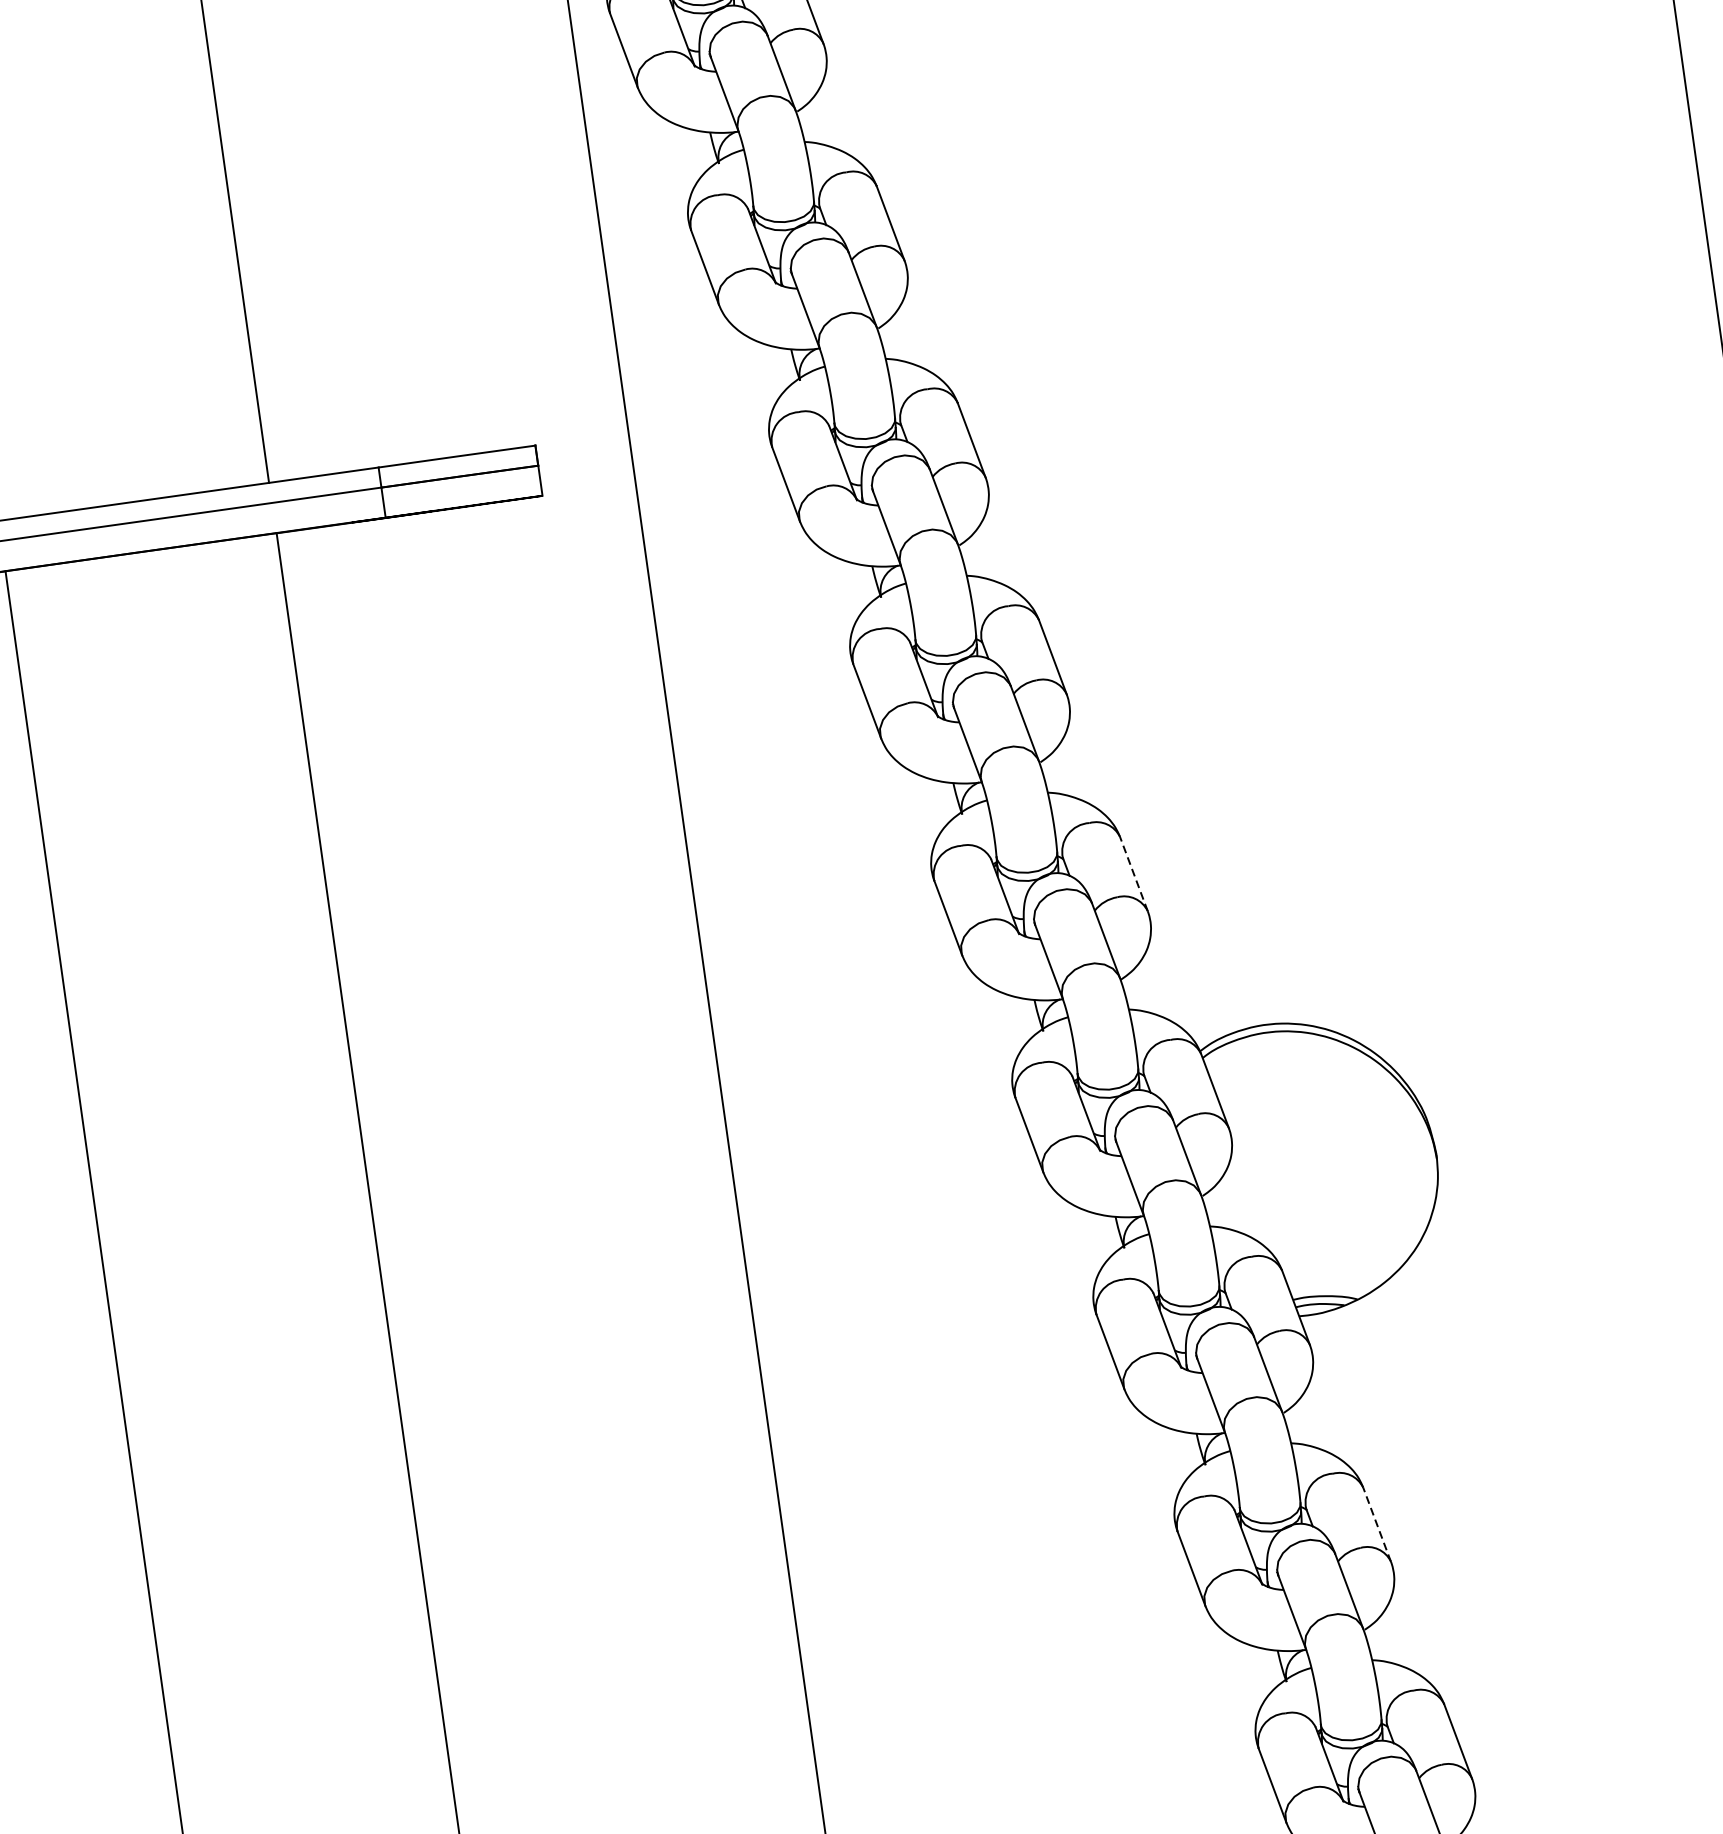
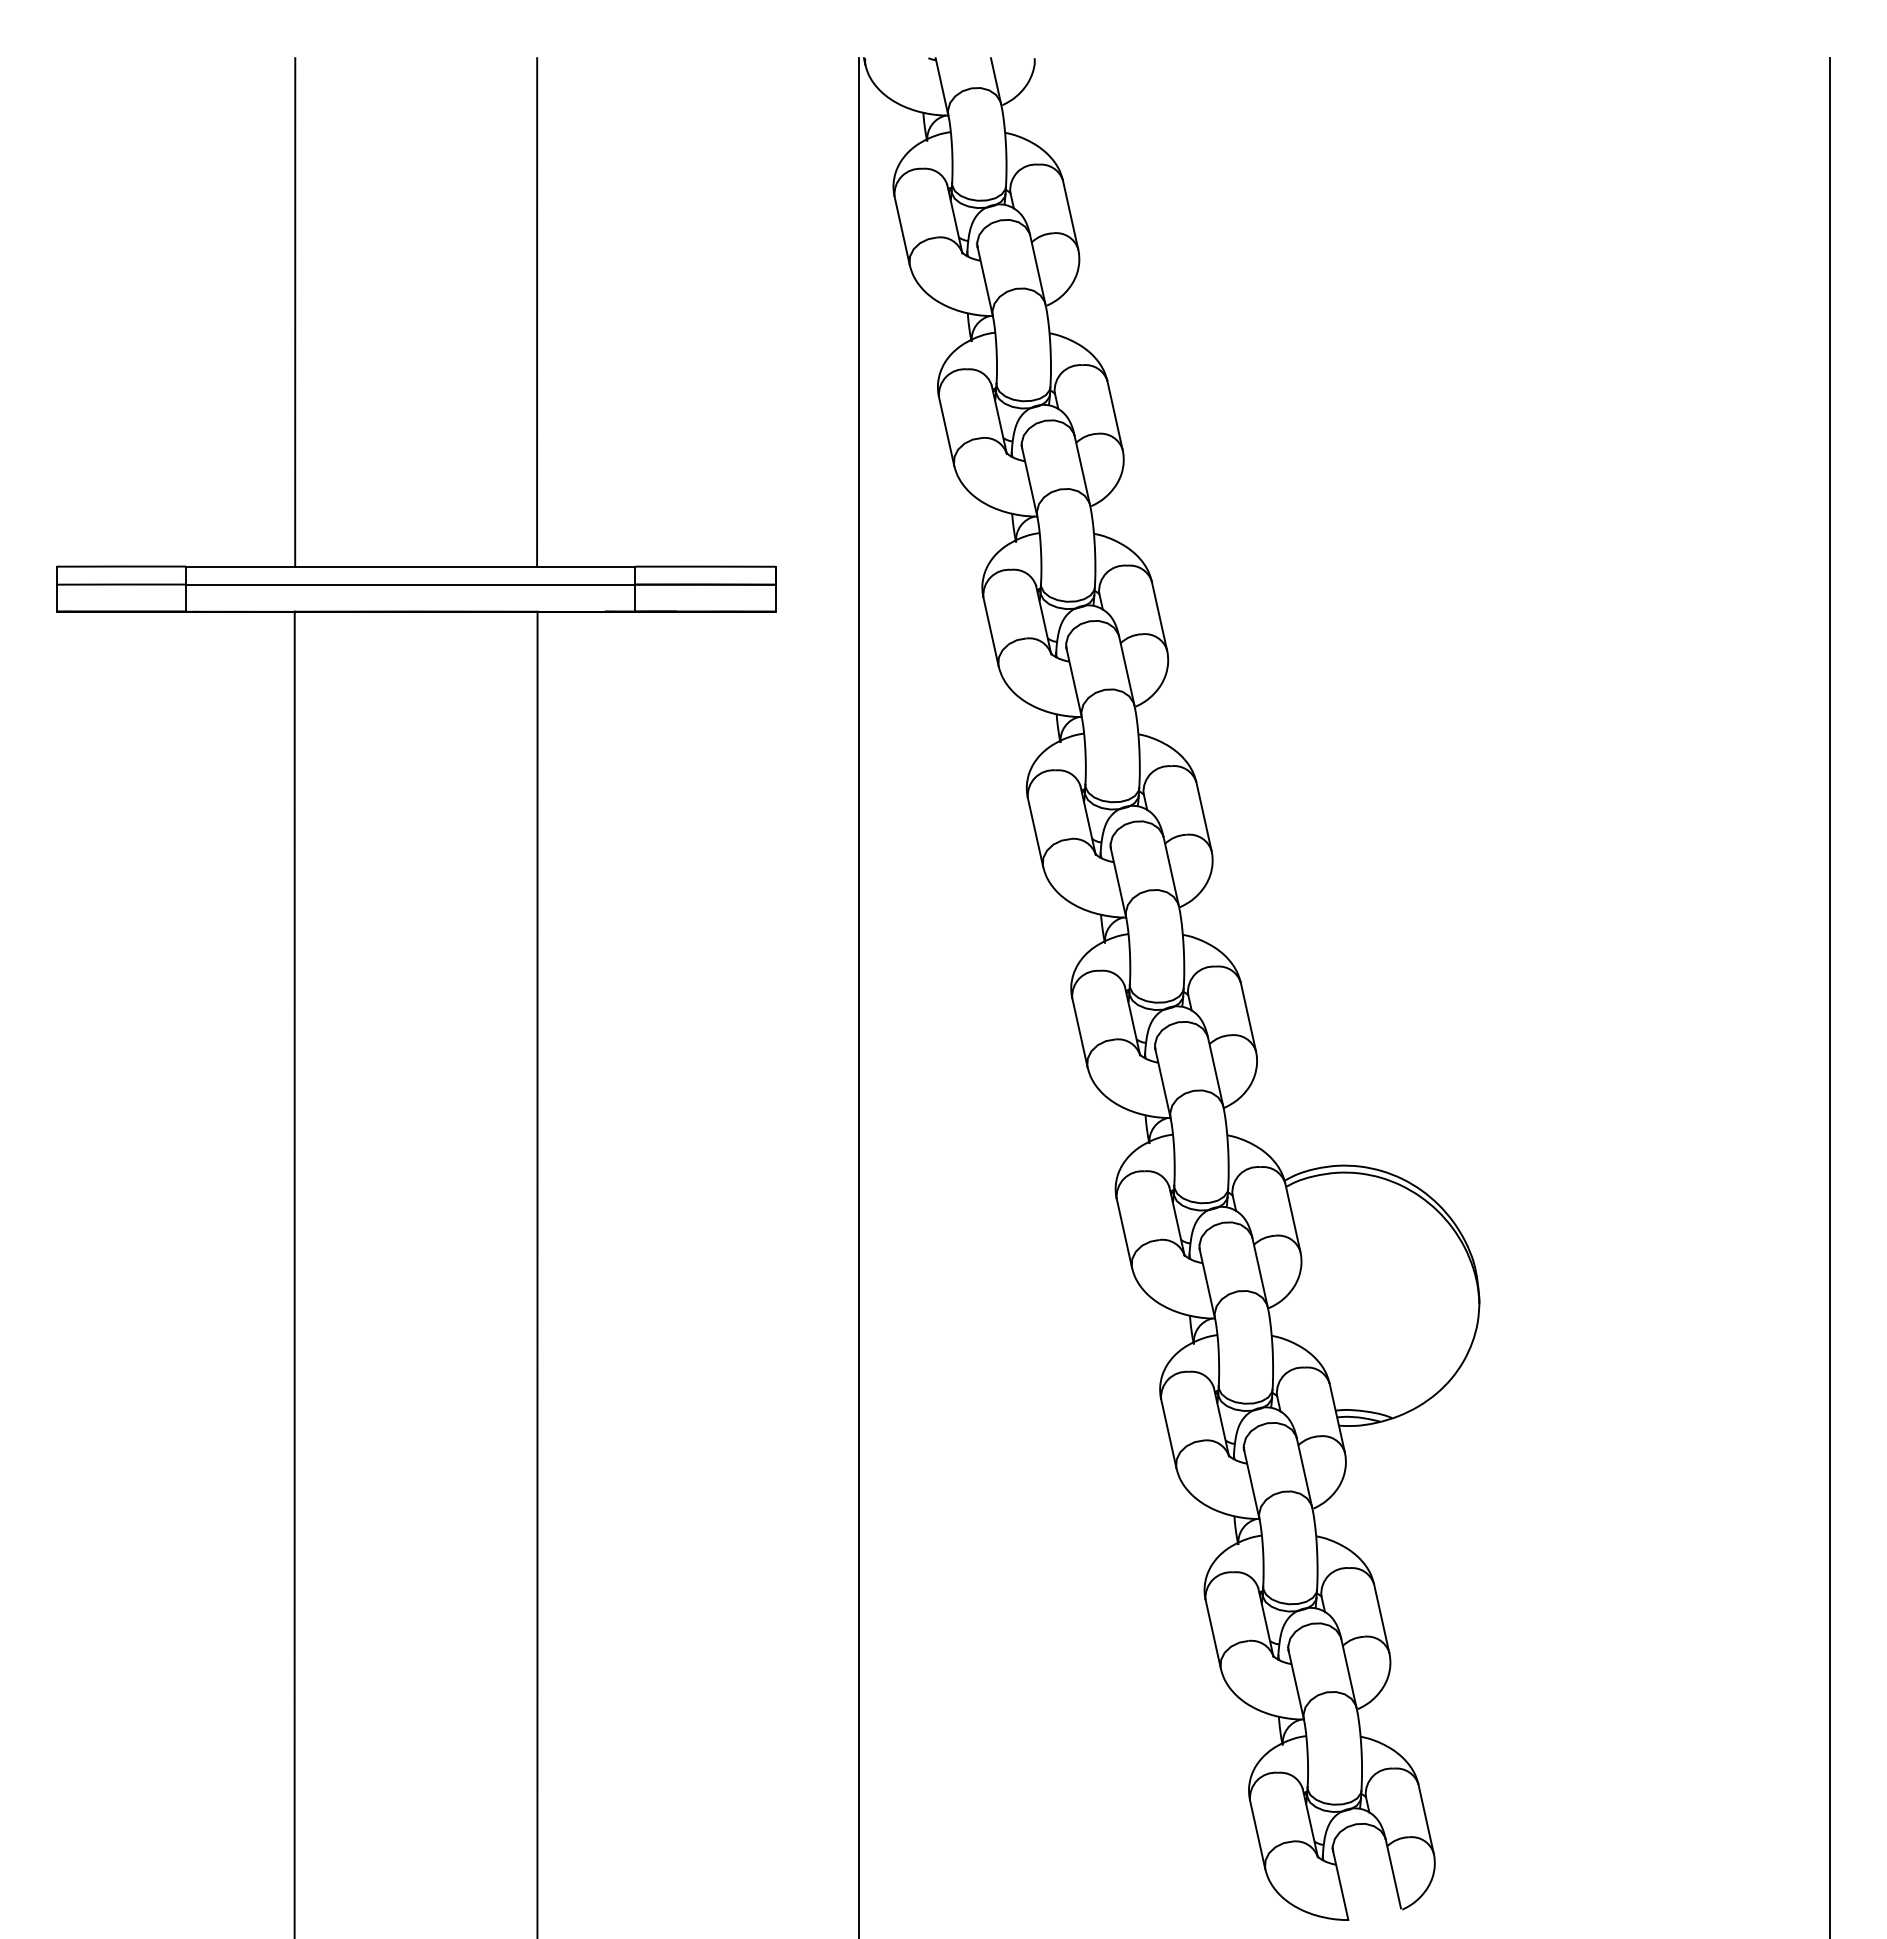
line: (1133, 873) -> (1248, 1016), dashed -> solid
line: (1376, 1523) -> (1381, 1617), dashed -> solid

